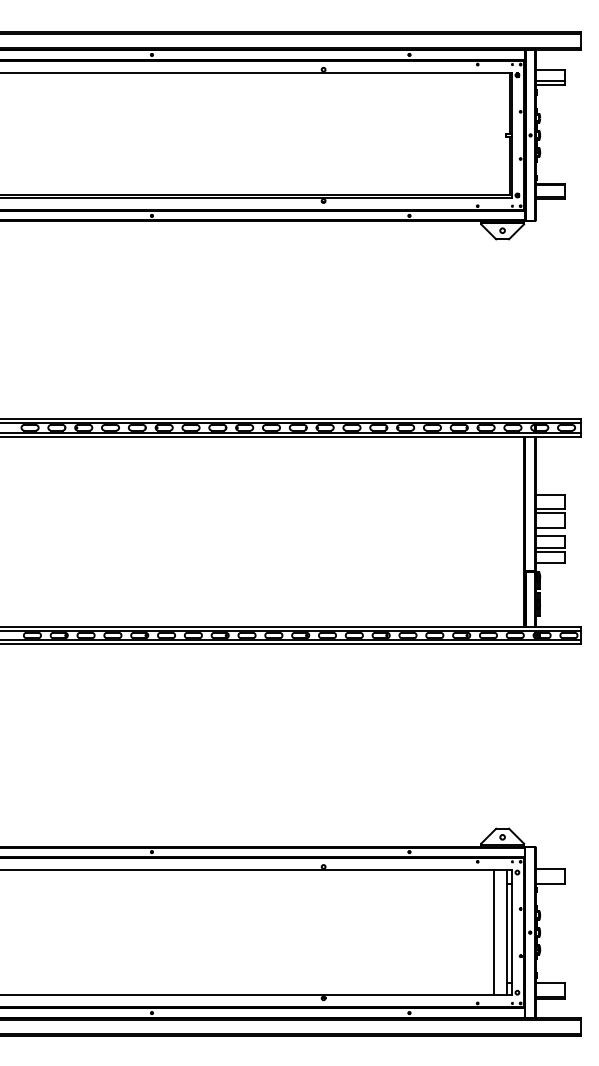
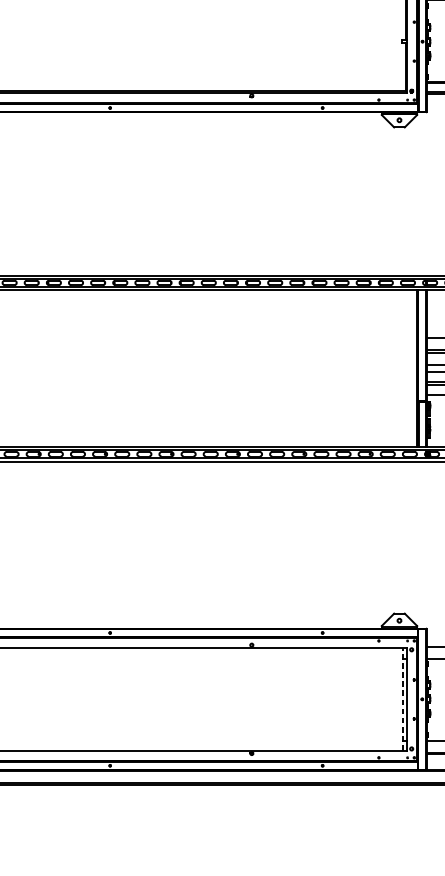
line: (493, 932) -> (391, 699), removed
line: (506, 932) -> (402, 699), solid -> dashed

